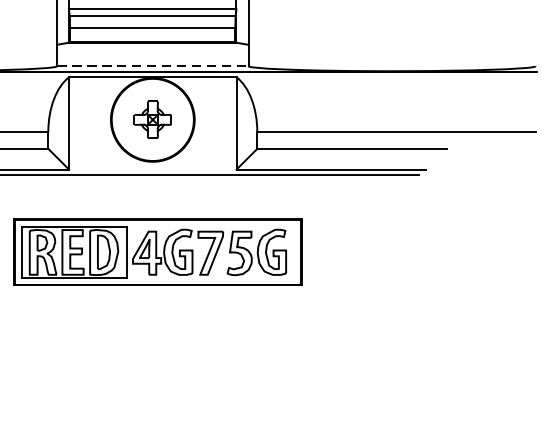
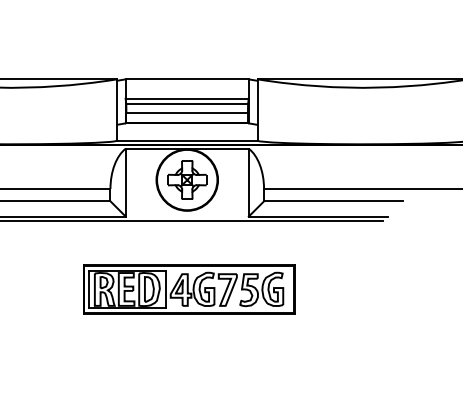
line: (153, 66) -> (187, 140), dashed -> solid
part: (153, 119) -> (187, 179), size x1.43
part: (158, 252) -> (189, 289), moved

